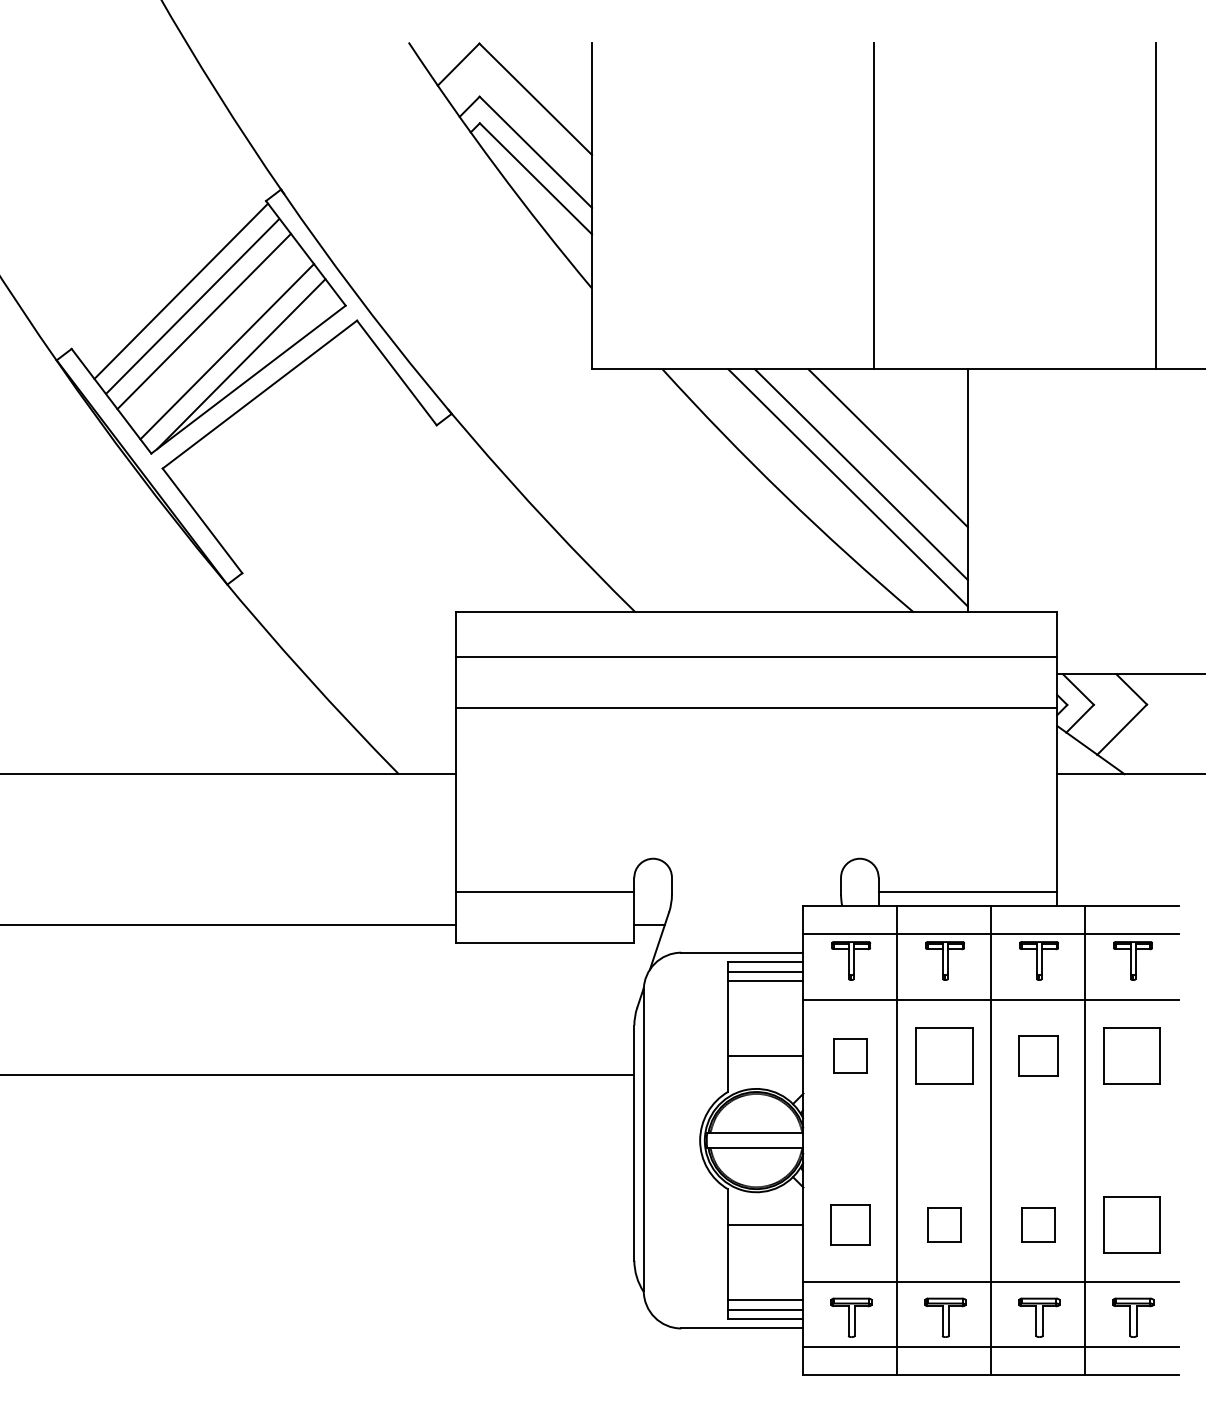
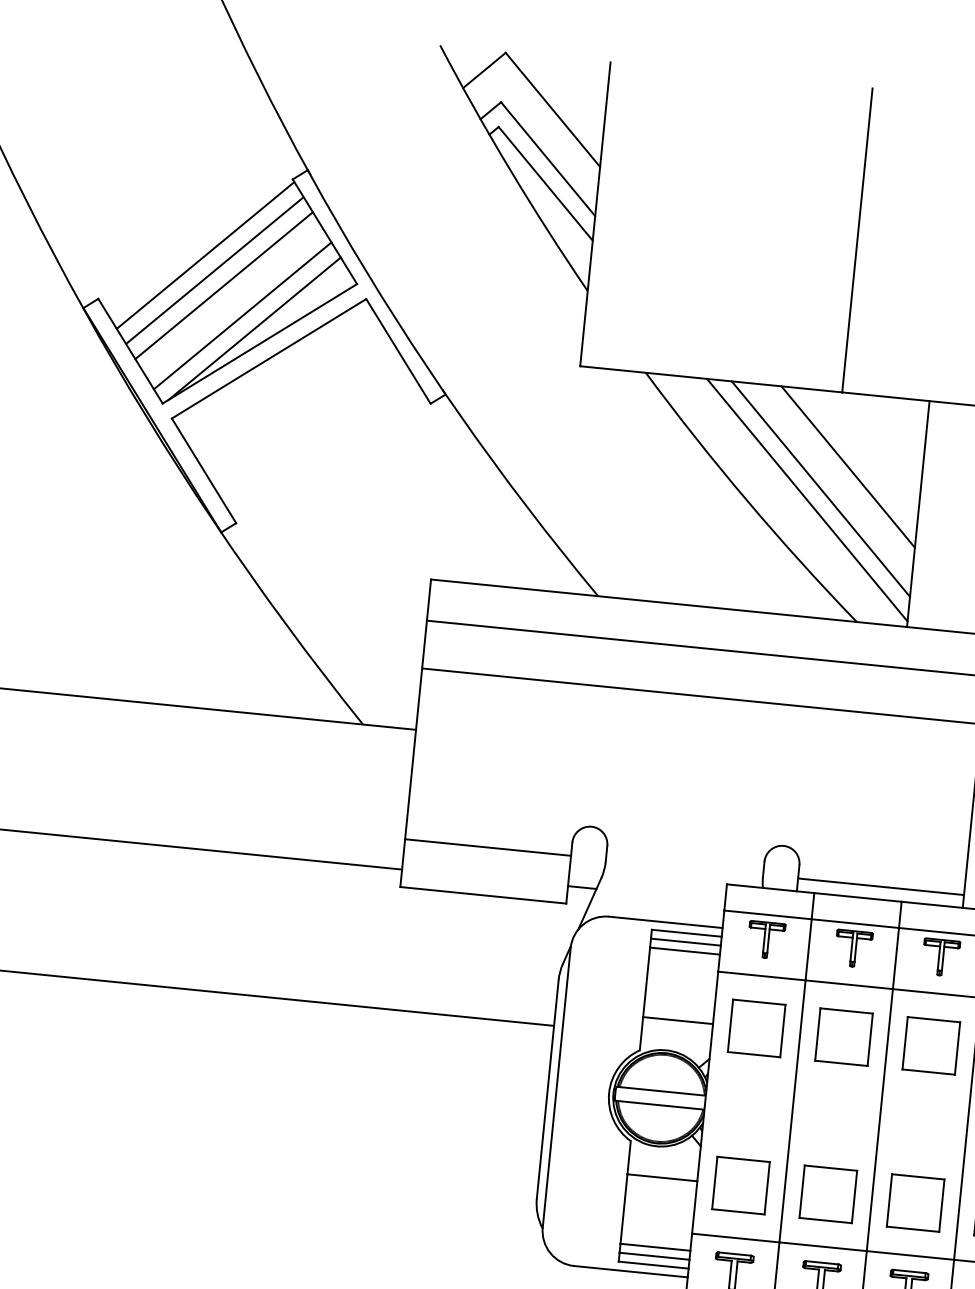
part: (850, 1055) -> (756, 1027), size x1.67
part: (1038, 1055) -> (931, 1045), size x1.43
part: (850, 1224) -> (741, 1185), size x1.43
part: (944, 1224) -> (828, 1193), size x1.67
part: (1038, 1224) -> (915, 1202), size x1.67

